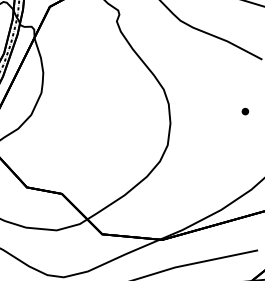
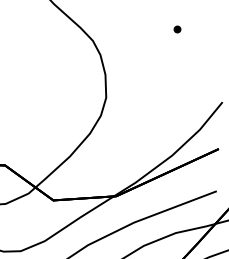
part: (245, 111) -> (177, 29), moved

